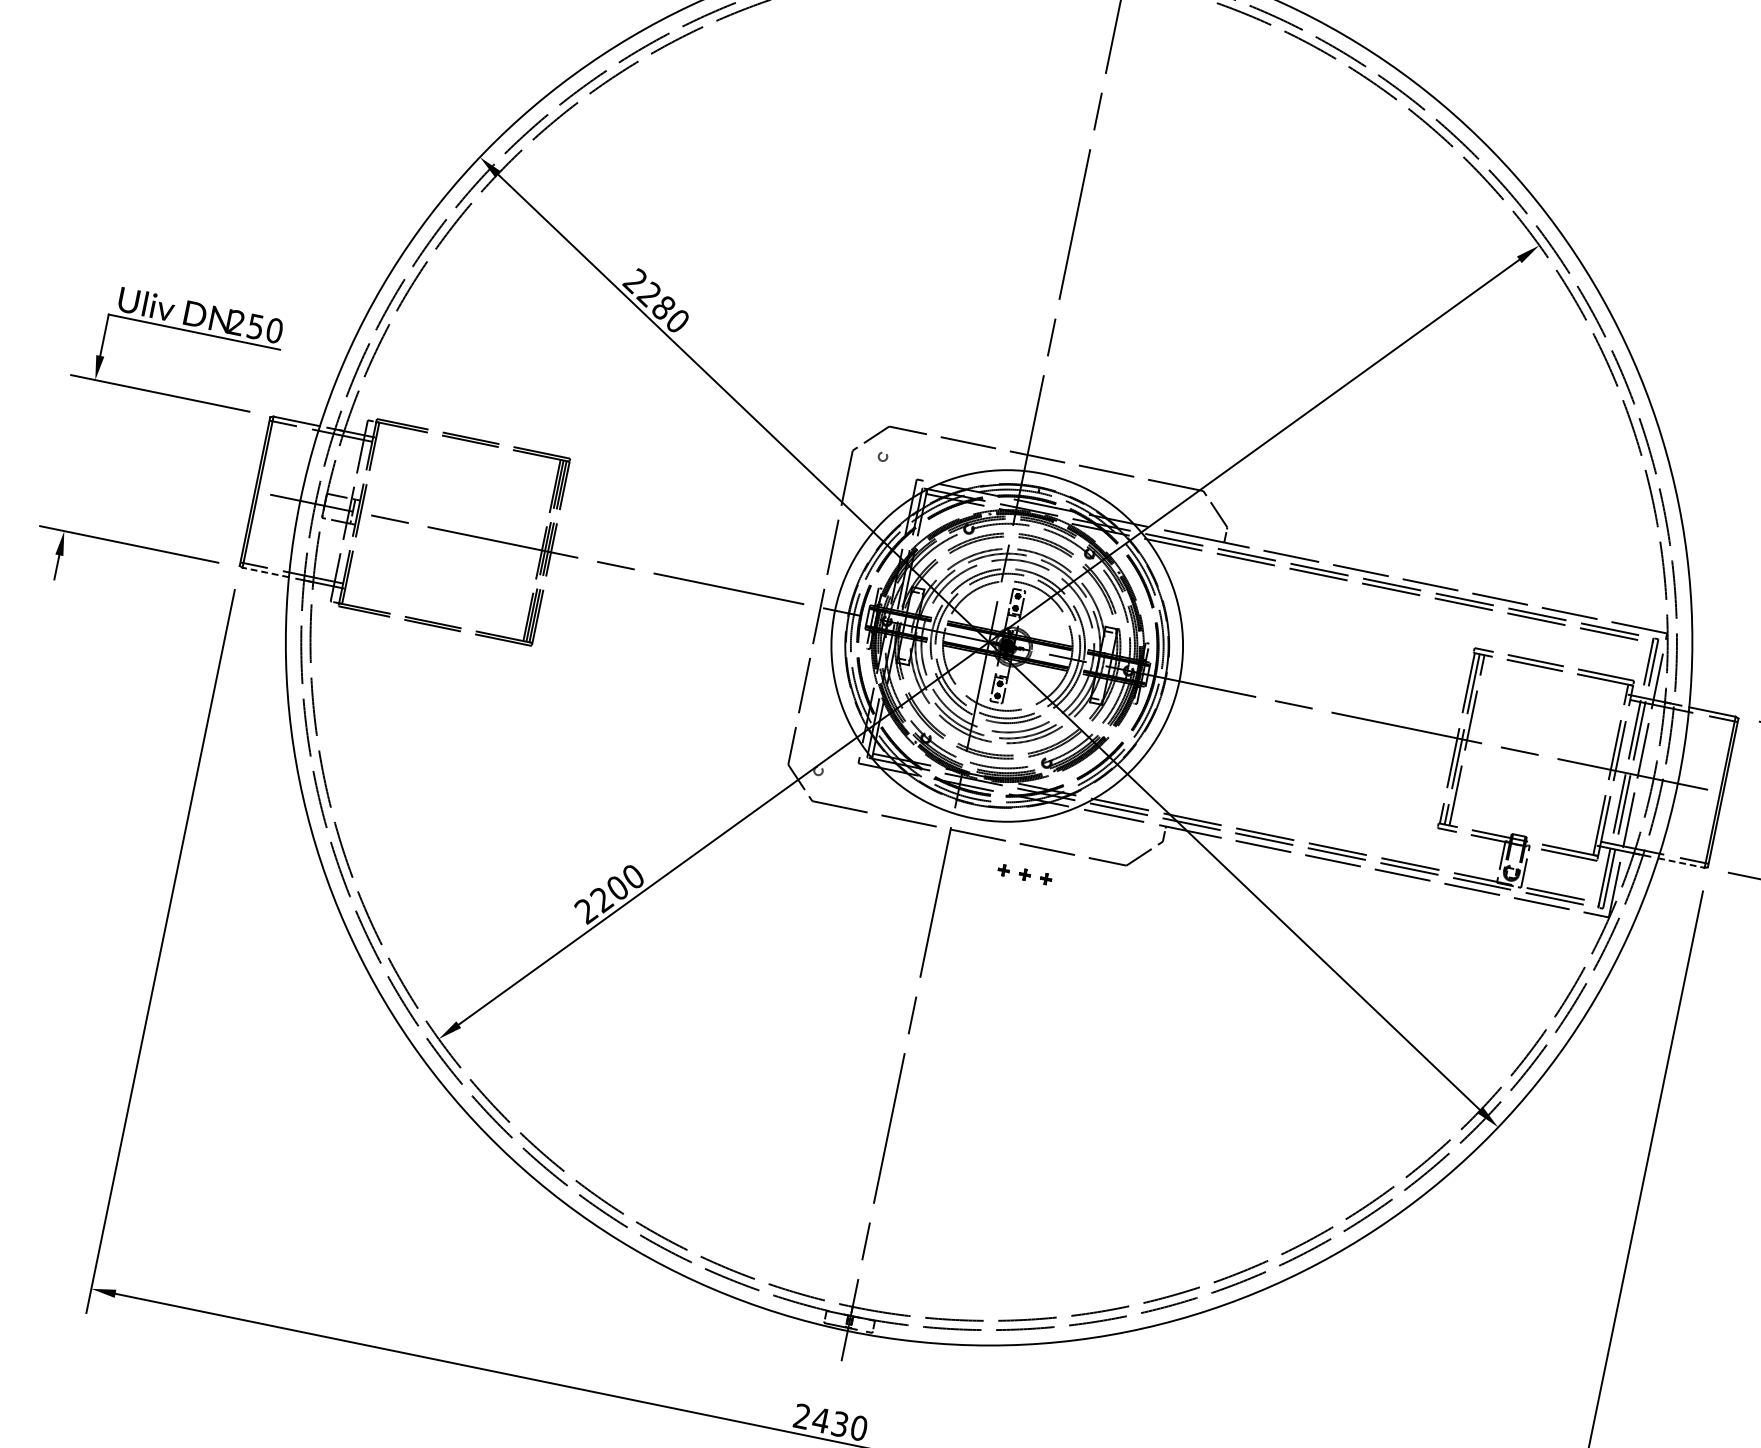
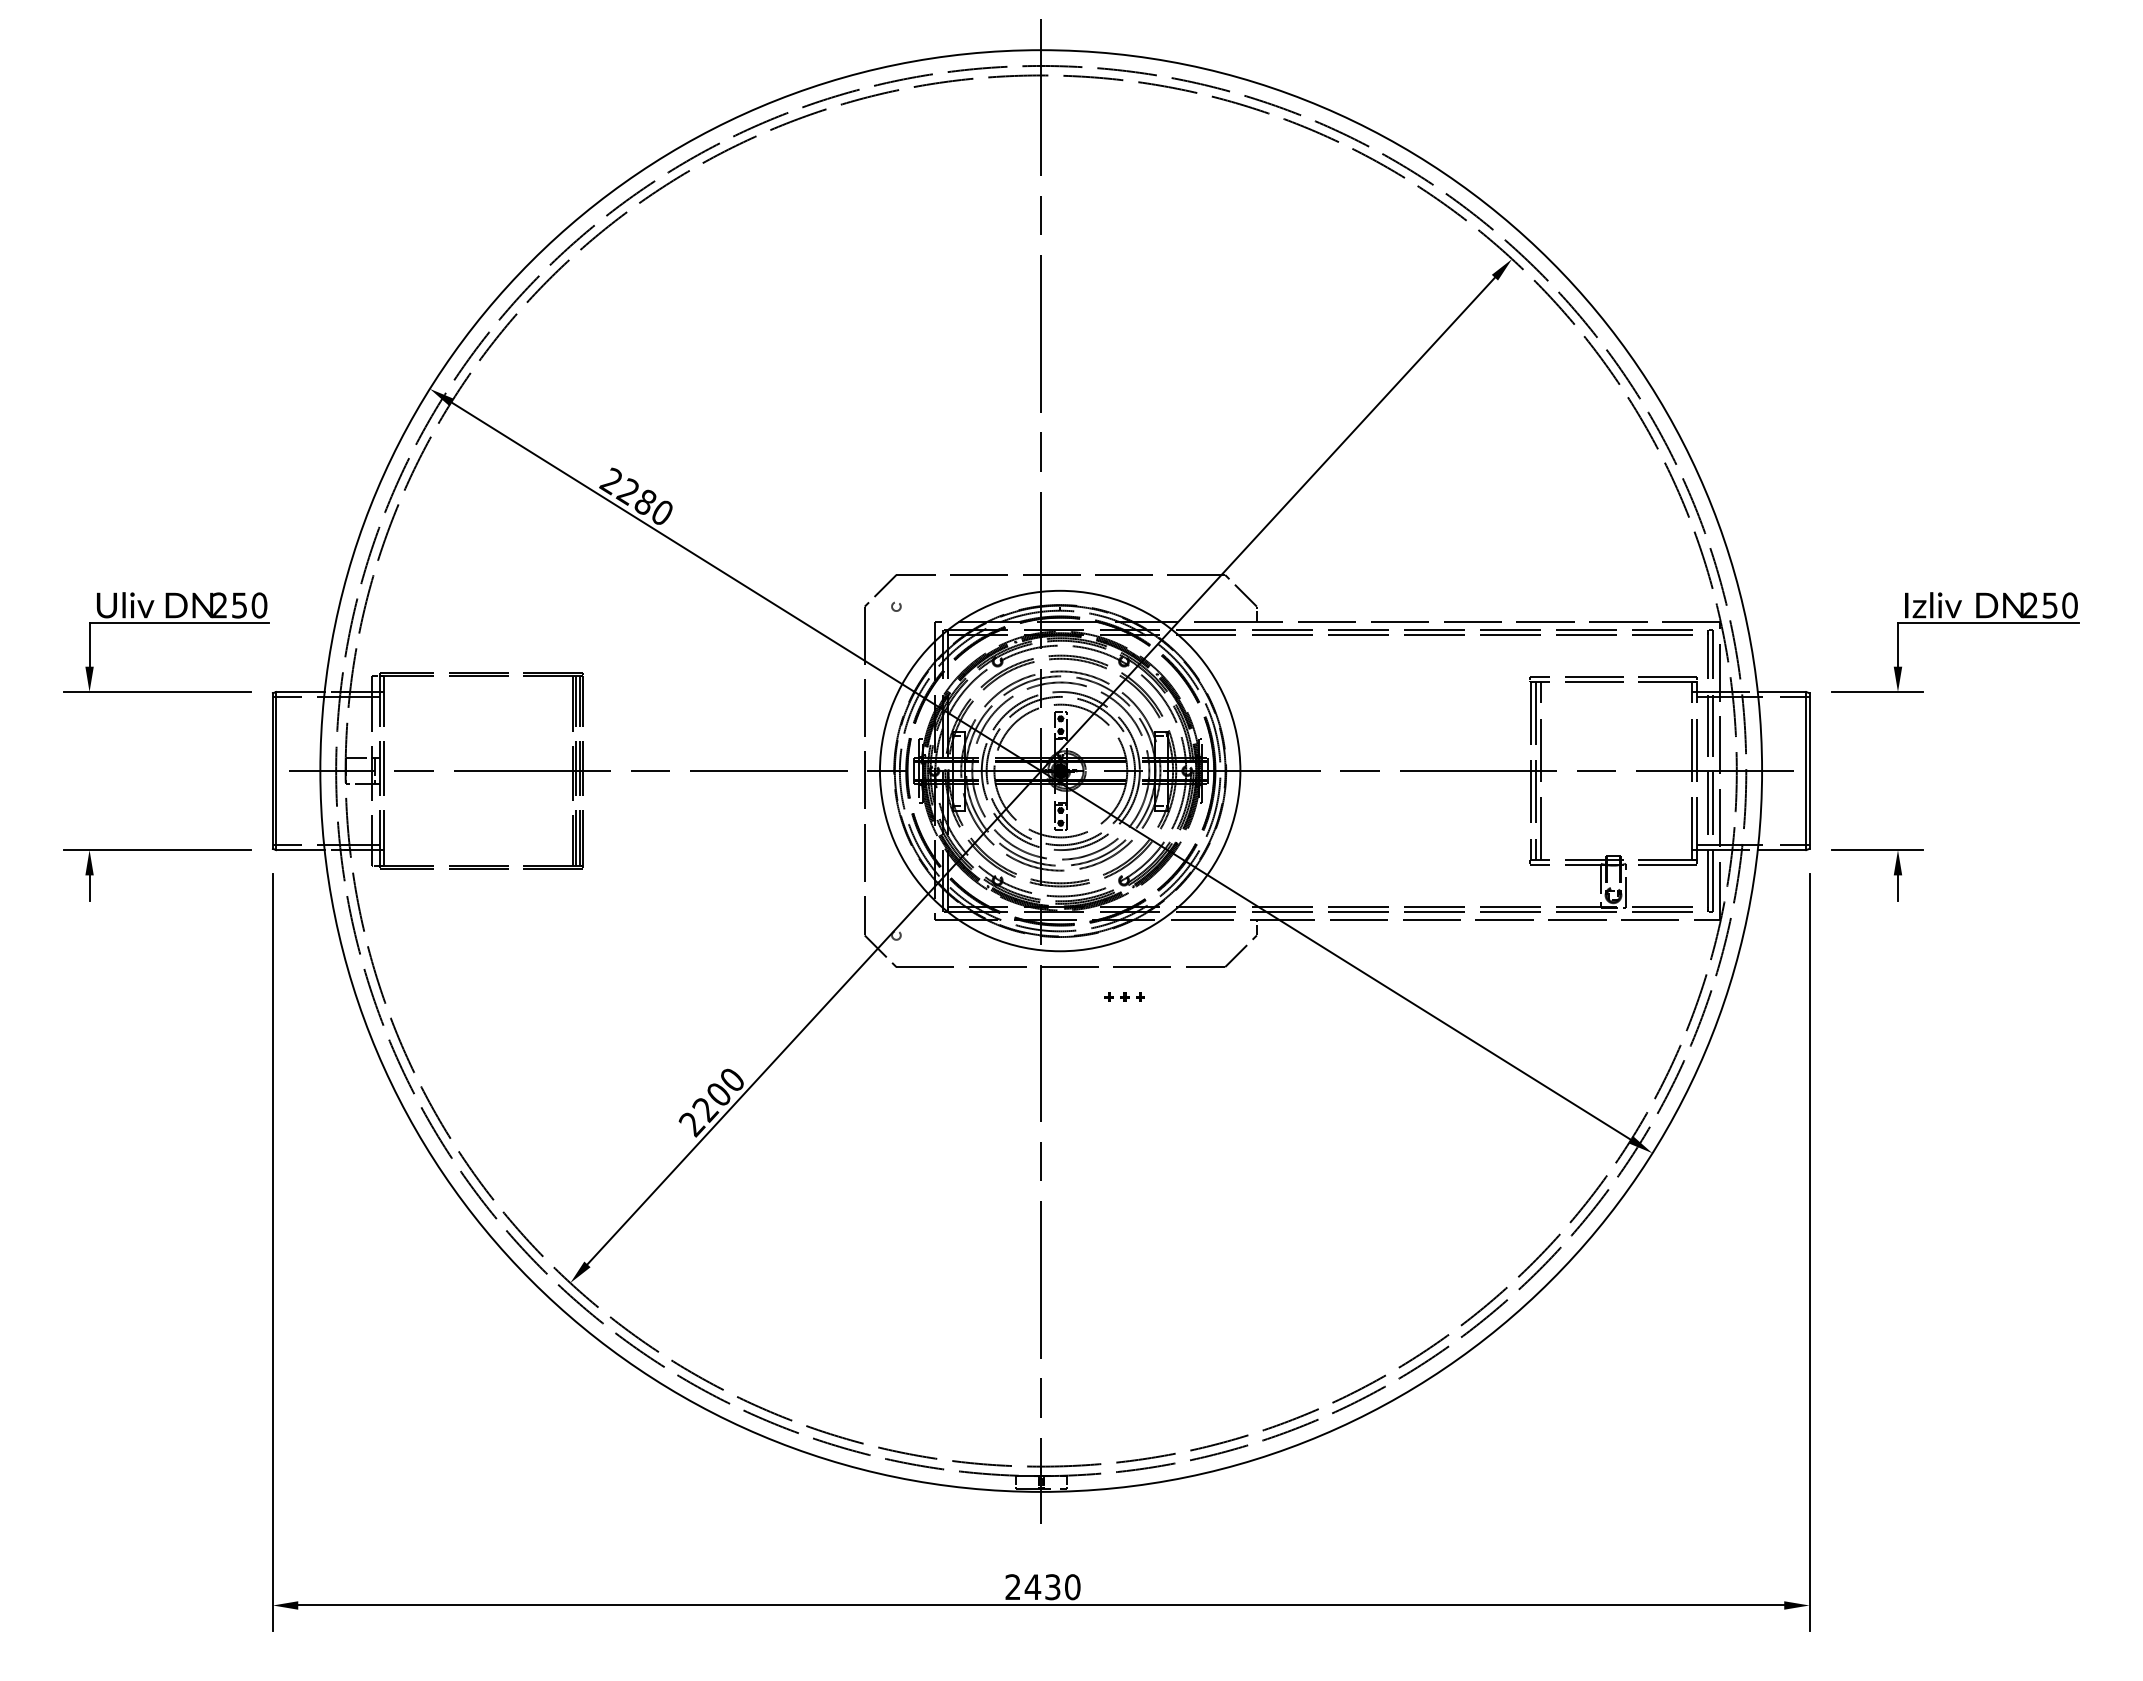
line: (264, 572) -> (299, 850), dashed -> solid
line: (1681, 863) -> (1782, 850), dashed -> solid
part: (1024, 873) -> (1124, 996), size x0.71

